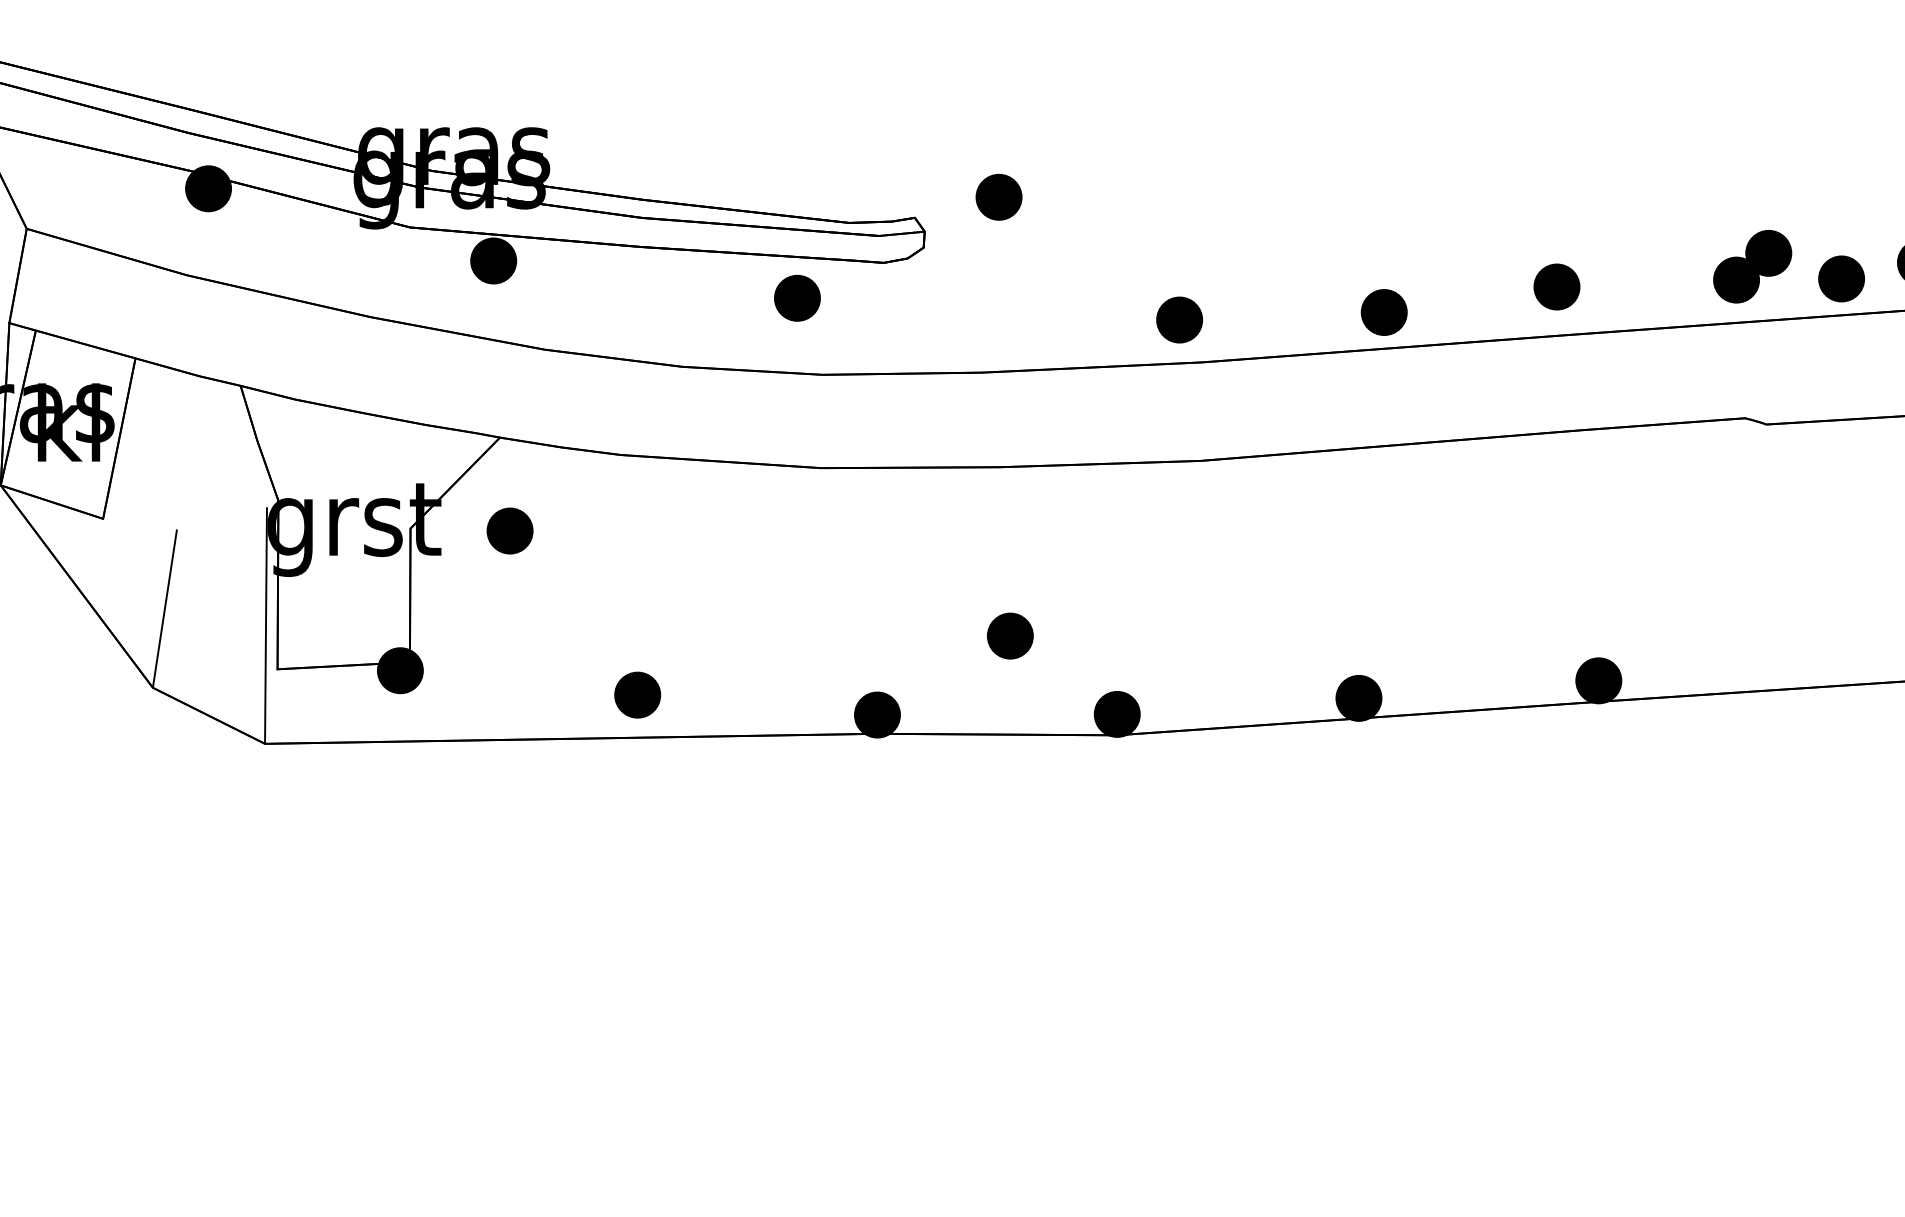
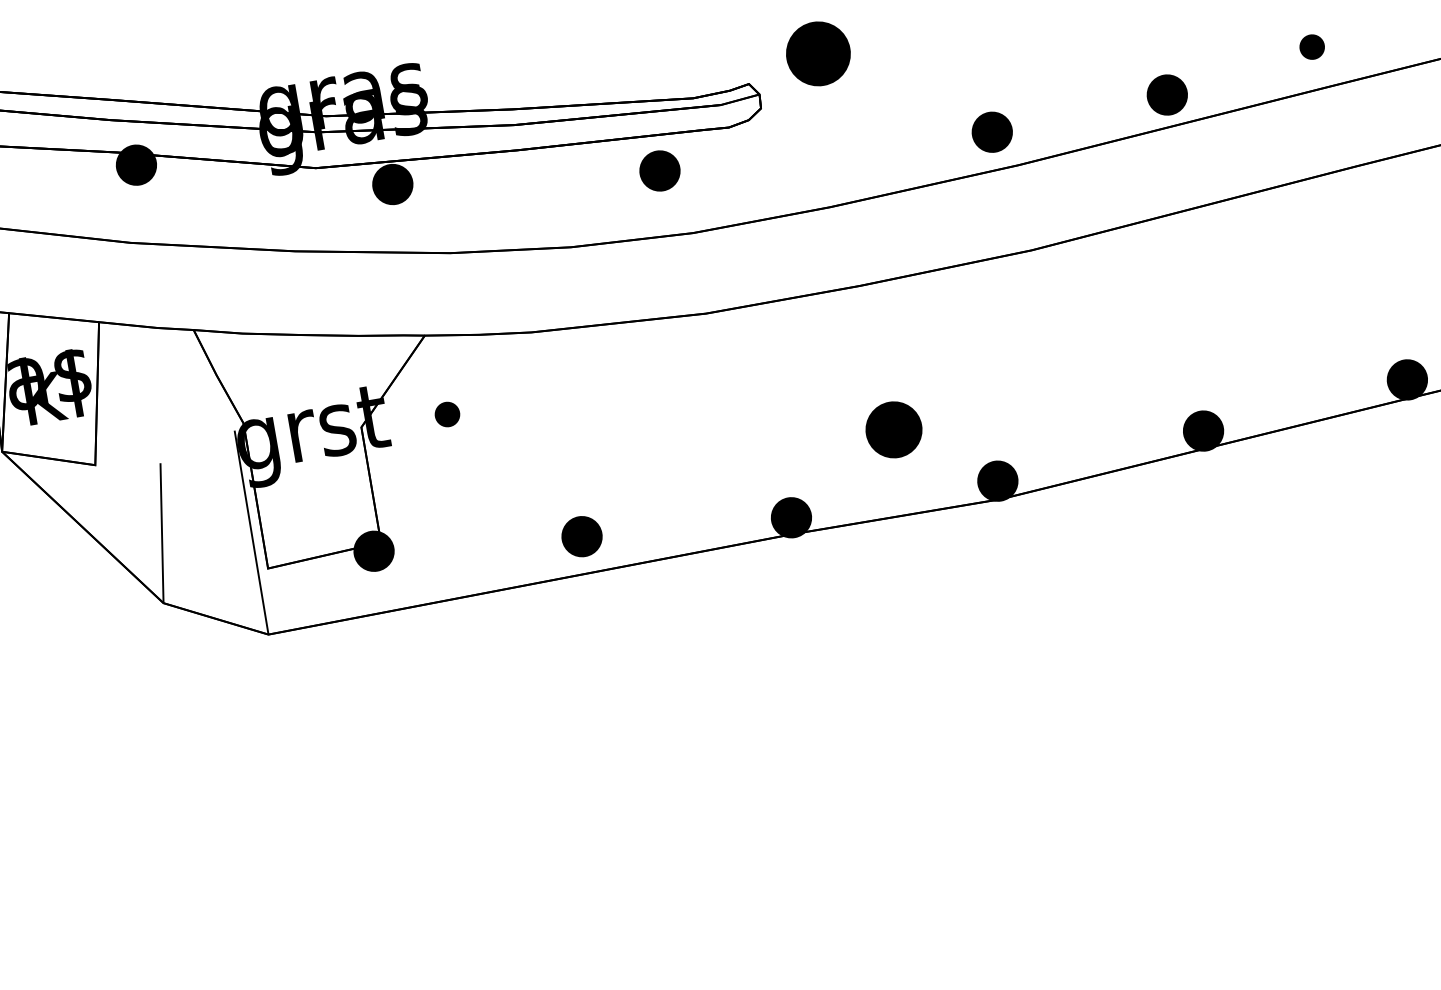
part: (998, 196) -> (817, 53), size x1.6
part: (1556, 286) -> (1311, 46), size x0.6
part: (509, 530) -> (446, 414), size x0.6
part: (1010, 635) -> (894, 429), size x1.4

